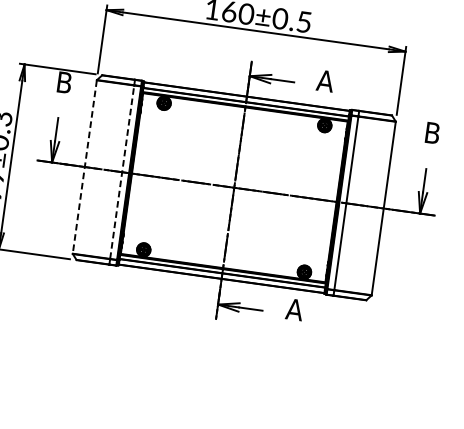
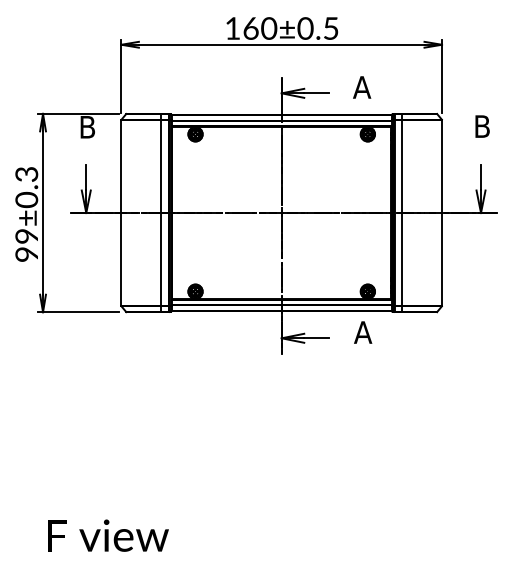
line: (84, 167) -> (121, 213), dashed -> solid
line: (122, 172) -> (161, 213), dashed -> solid

